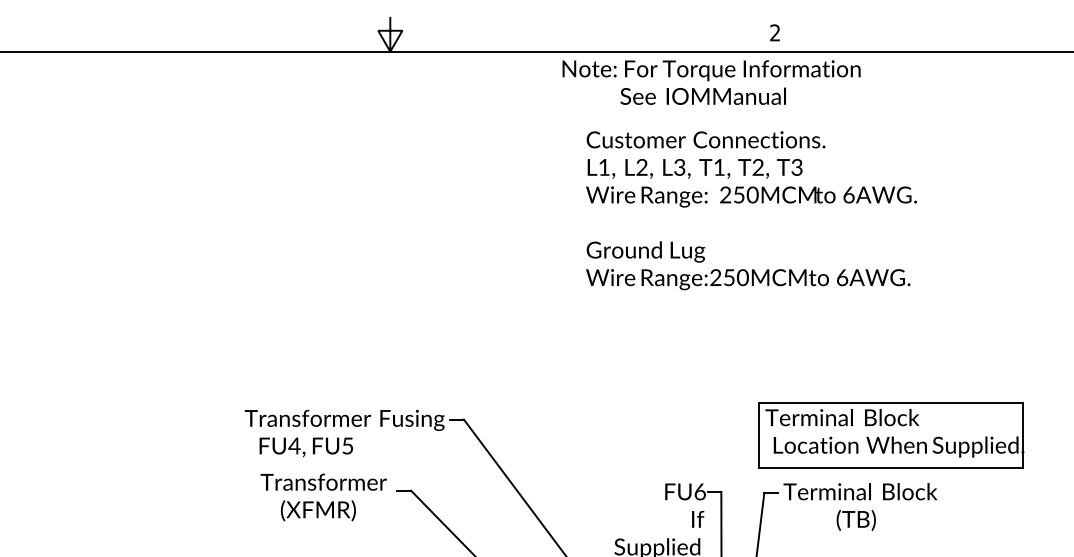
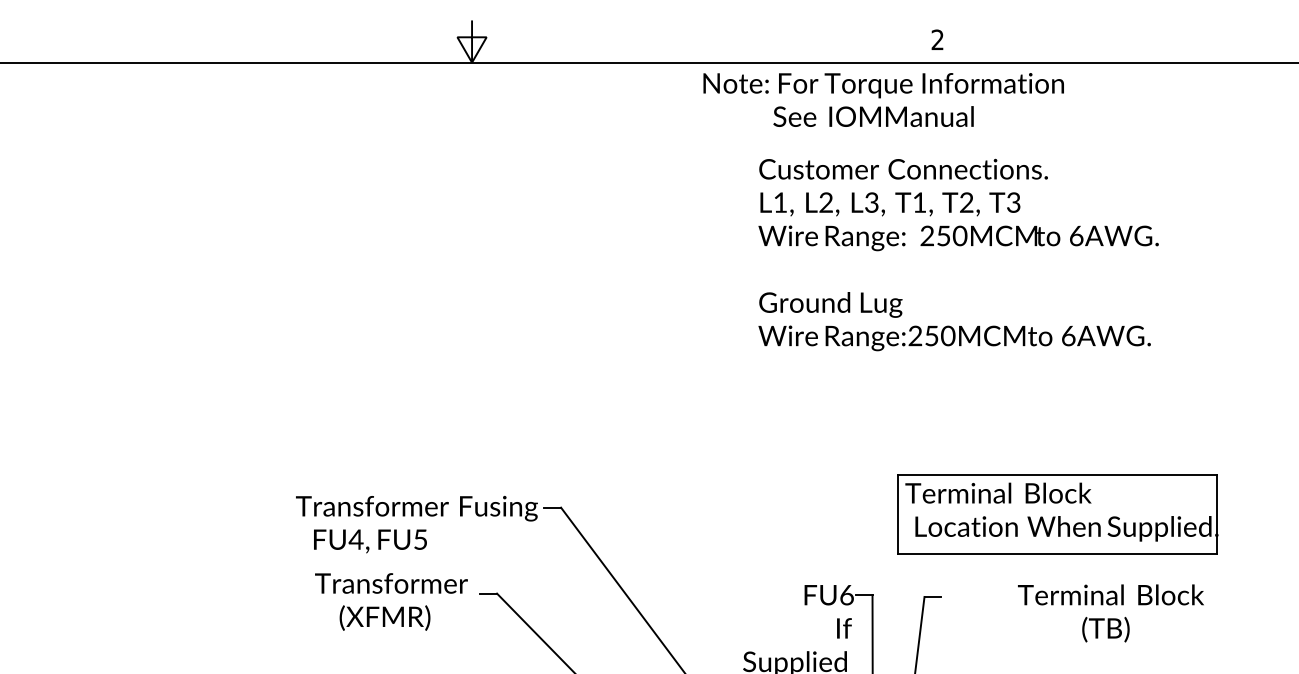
text: (711, 82) -> (883, 99), moved
text: (751, 210) -> (958, 254), moved
part: (891, 435) -> (1057, 514), moved
text: (860, 506) -> (1111, 612), moved

